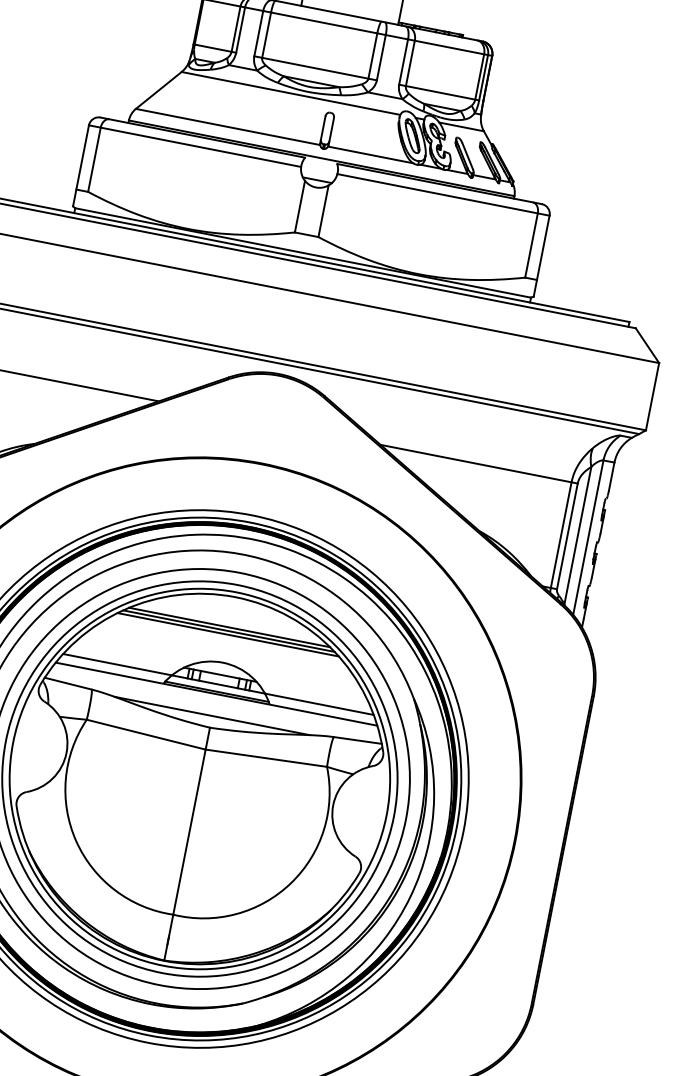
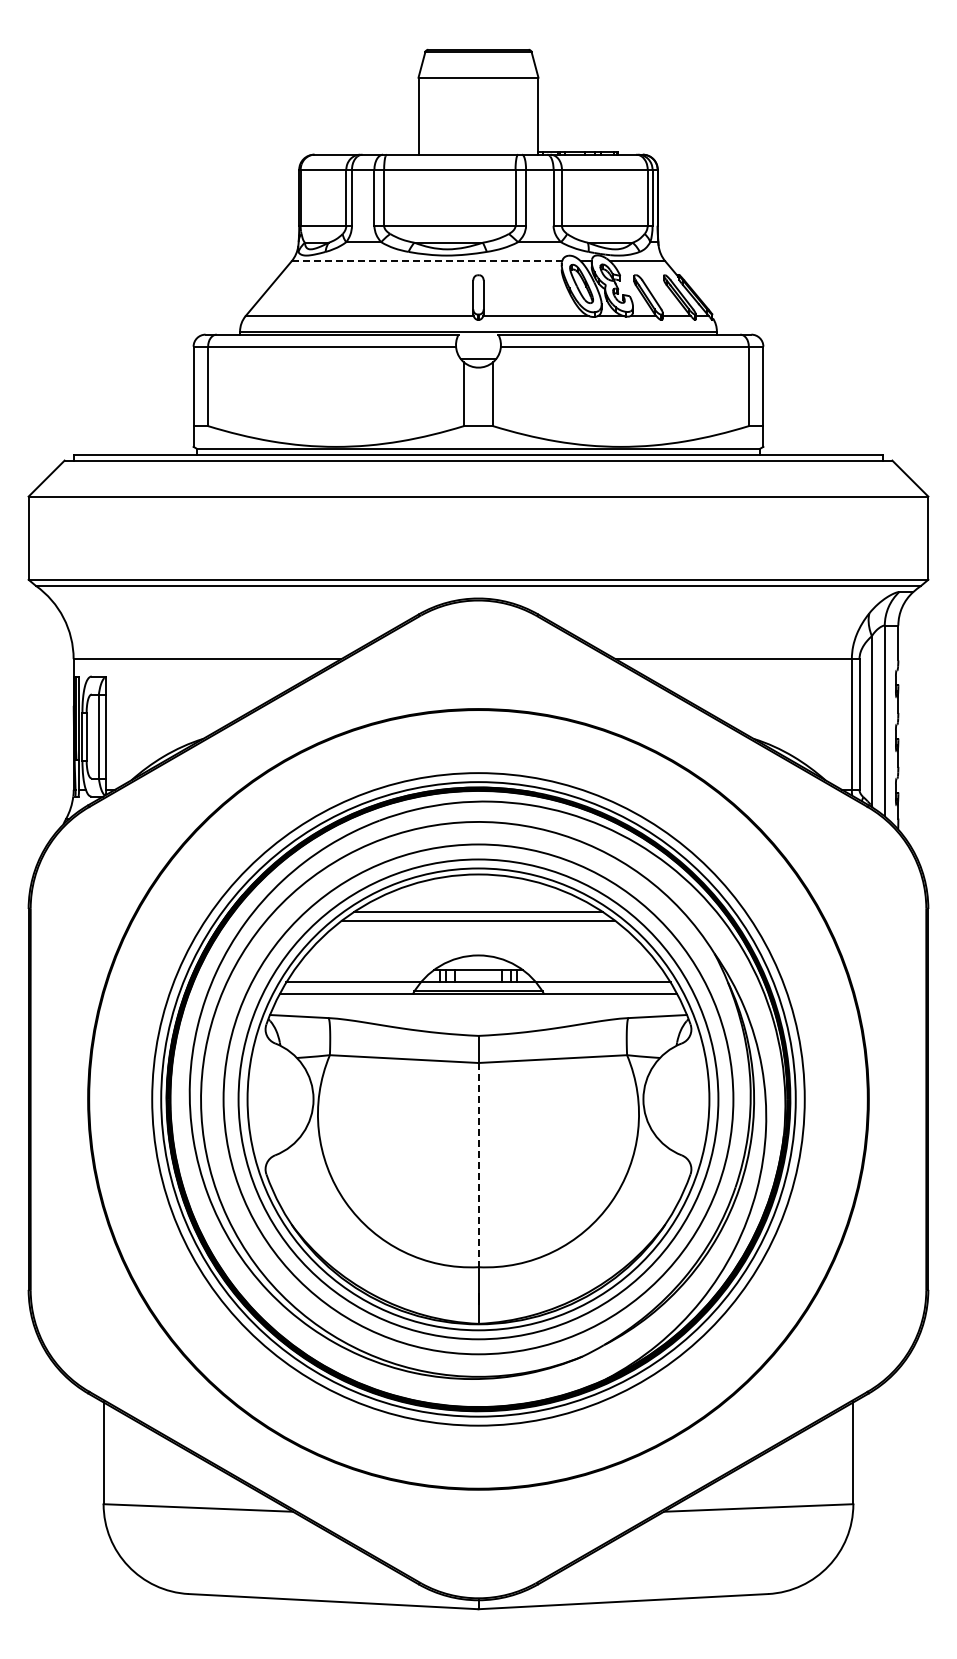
line: (291, 93) -> (427, 261), solid -> dashed
line: (228, 631) -> (478, 916), removed
line: (212, 716) -> (478, 1021), removed
line: (189, 832) -> (478, 1165), solid -> dashed

